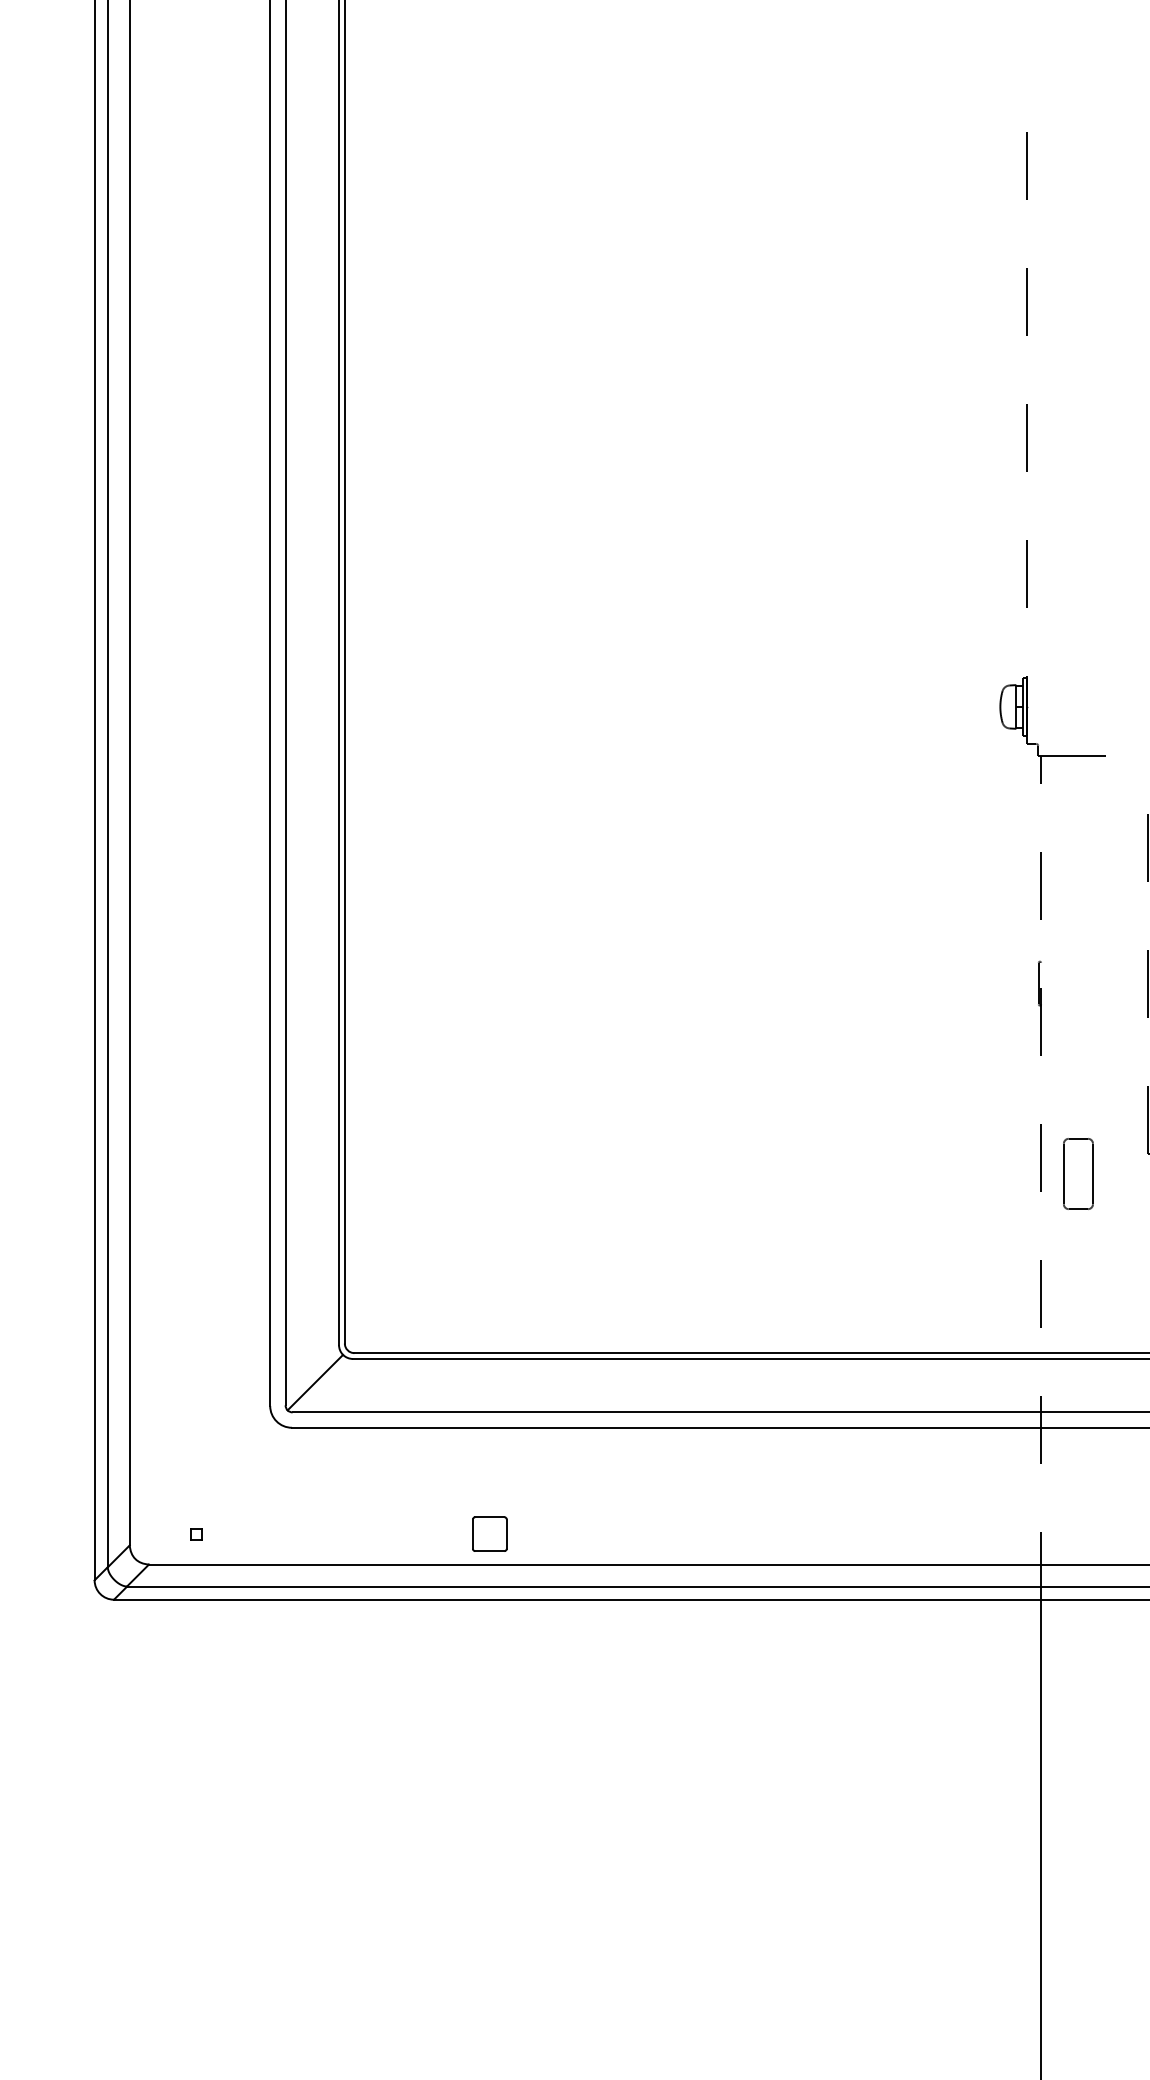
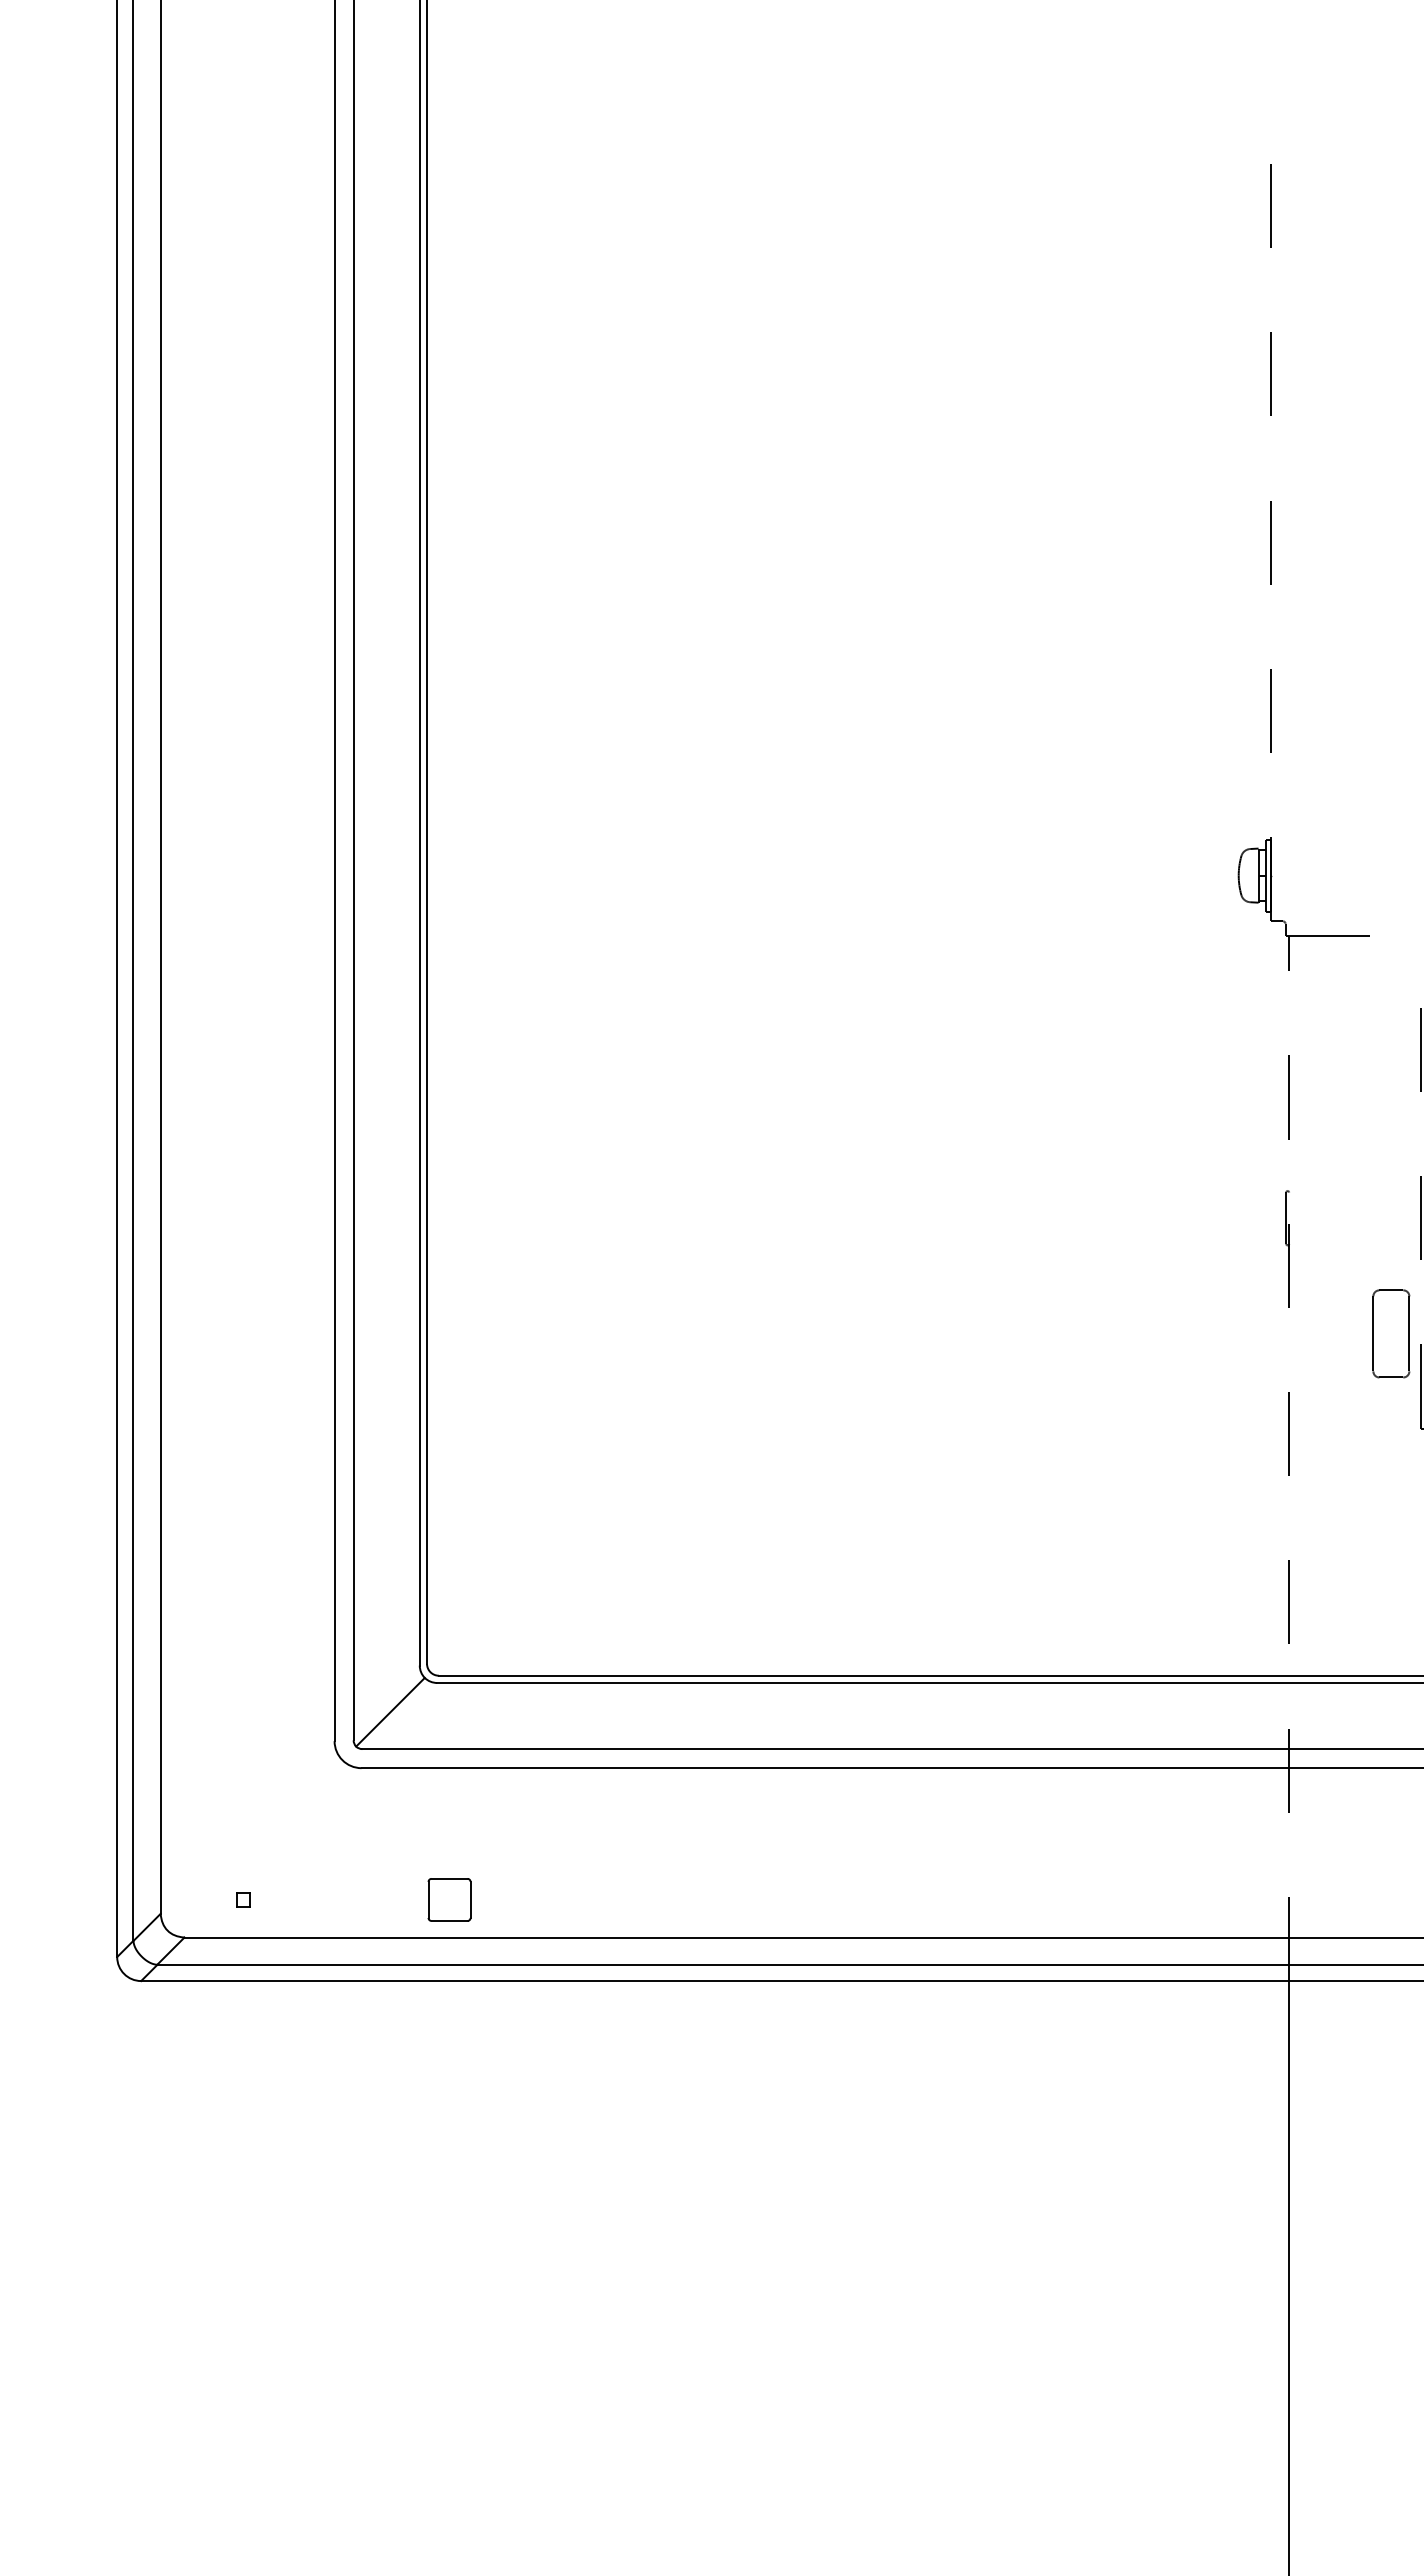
part: (1078, 1173) -> (1391, 1333), moved
part: (489, 1533) -> (449, 1899), moved

